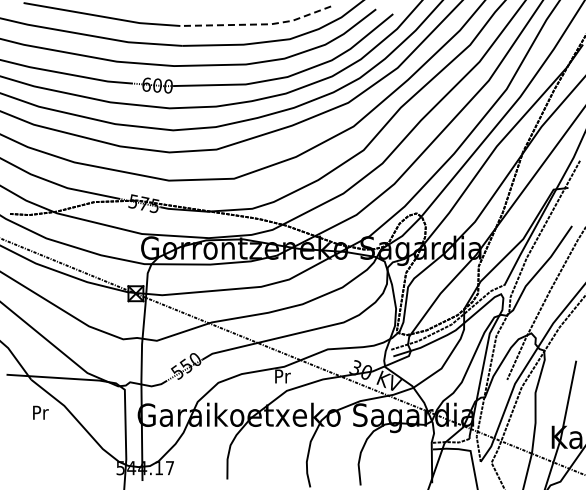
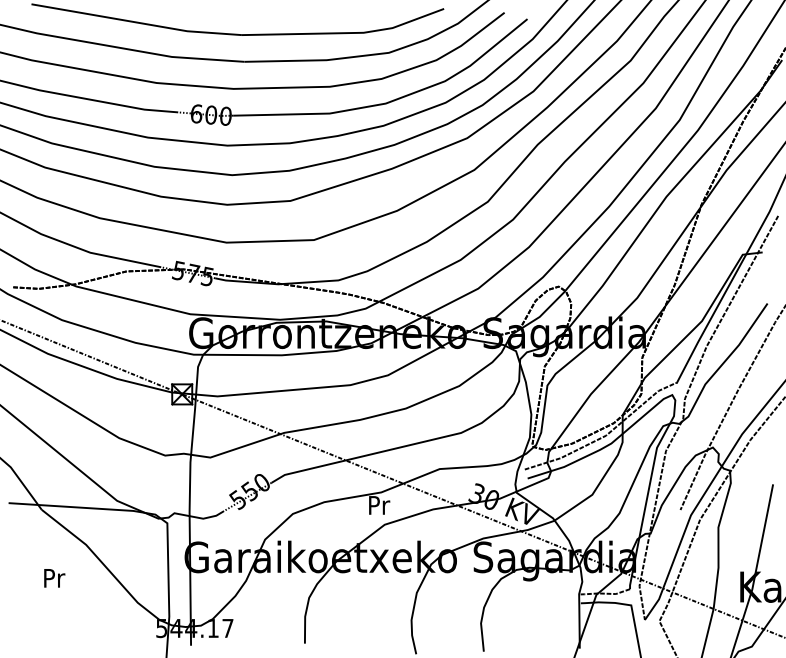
line: (258, 24) -> (346, 33), dashed -> solid
text: (40, 412) -> (54, 577), moved

